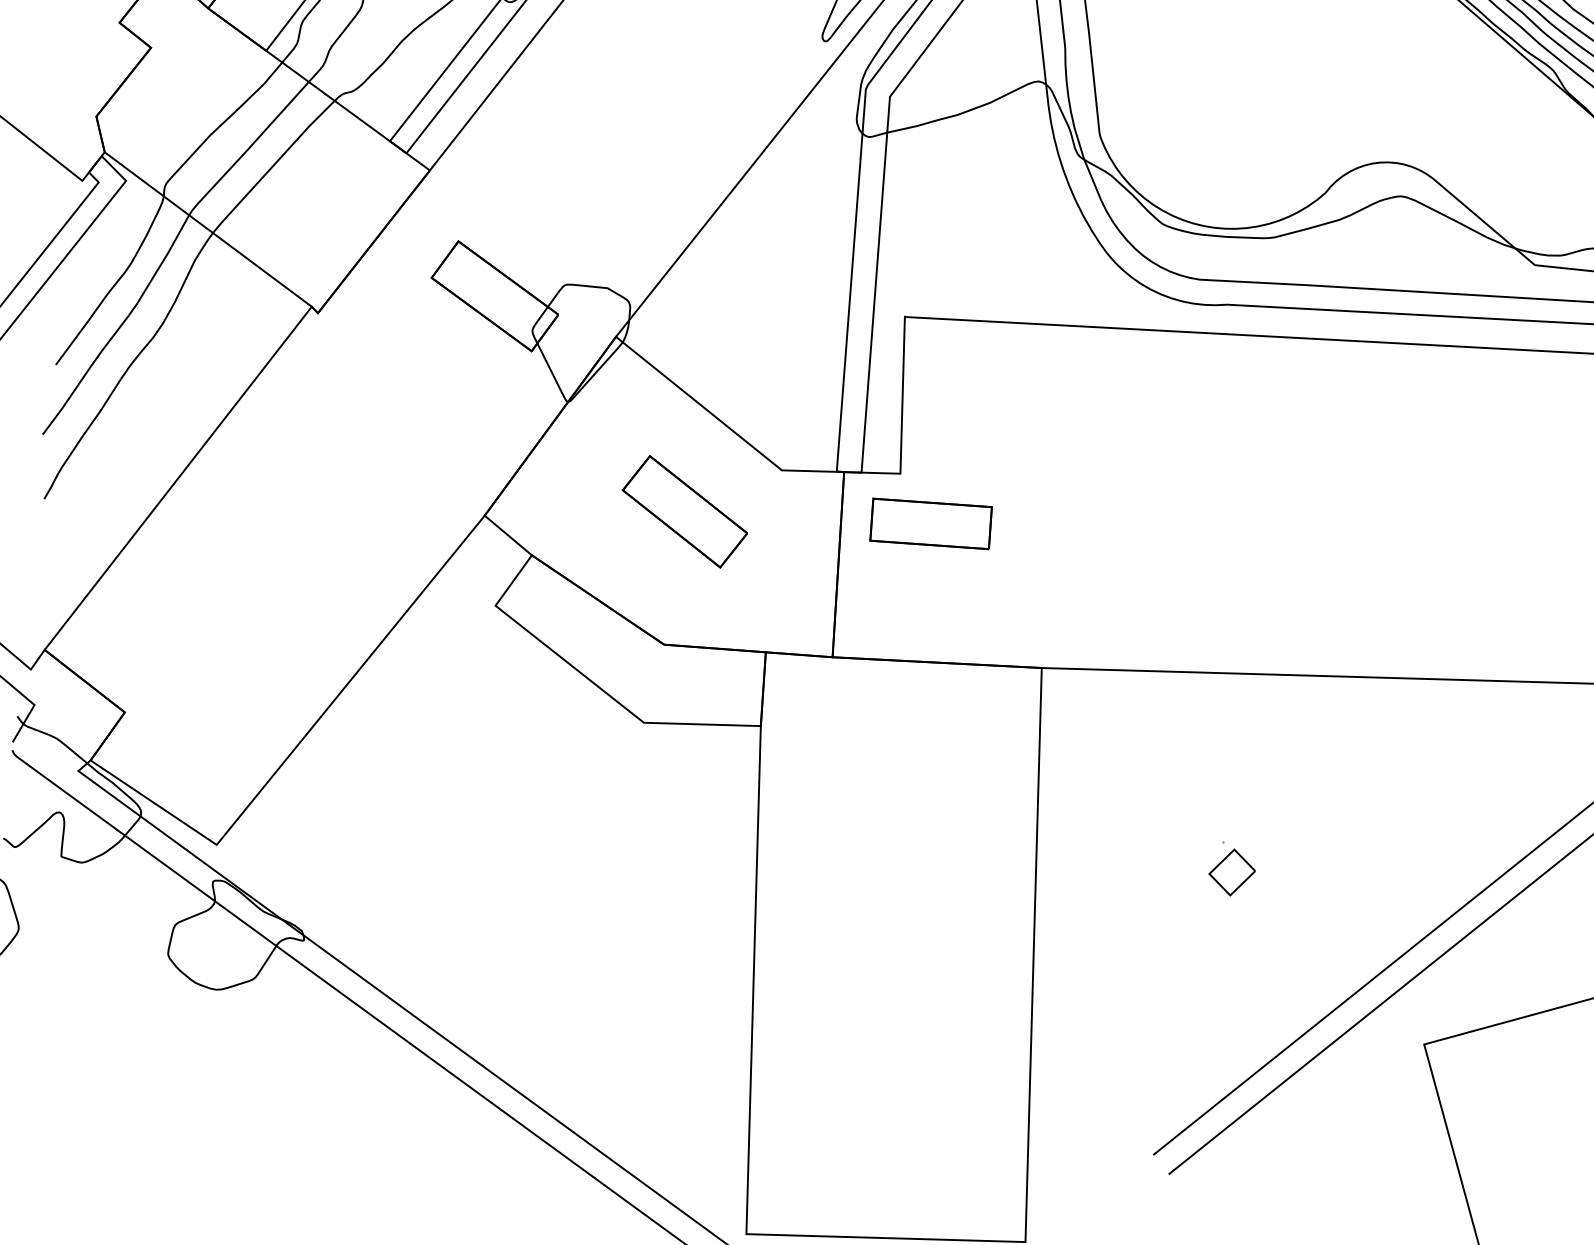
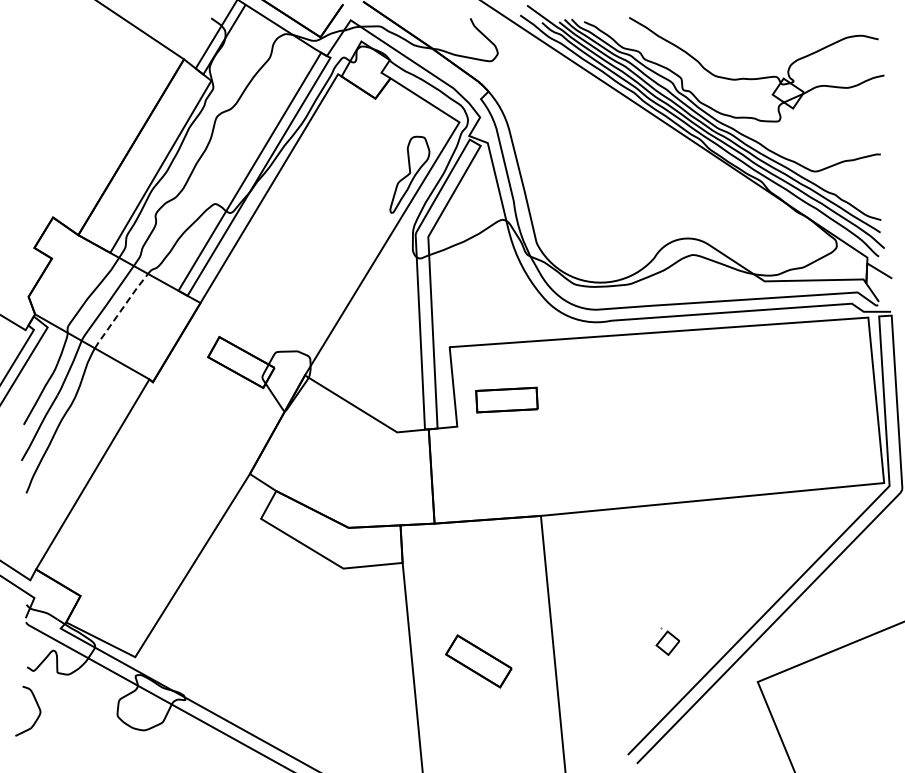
line: (274, 165) -> (121, 310), solid -> dashed
part: (684, 511) -> (478, 661), moved
part: (930, 522) -> (506, 399), moved
part: (1231, 869) -> (667, 641), moved

